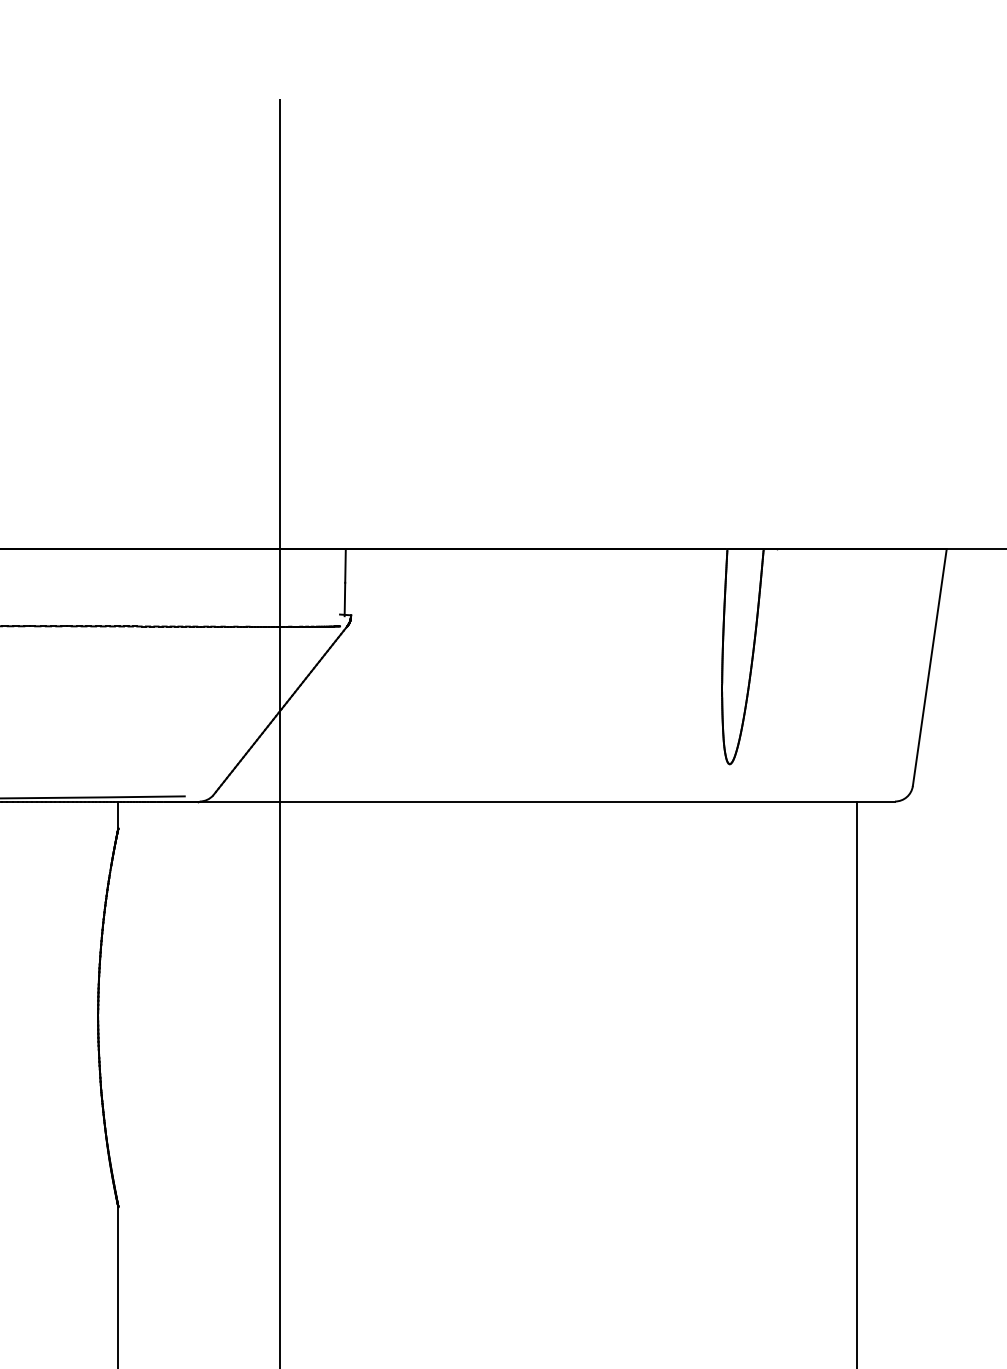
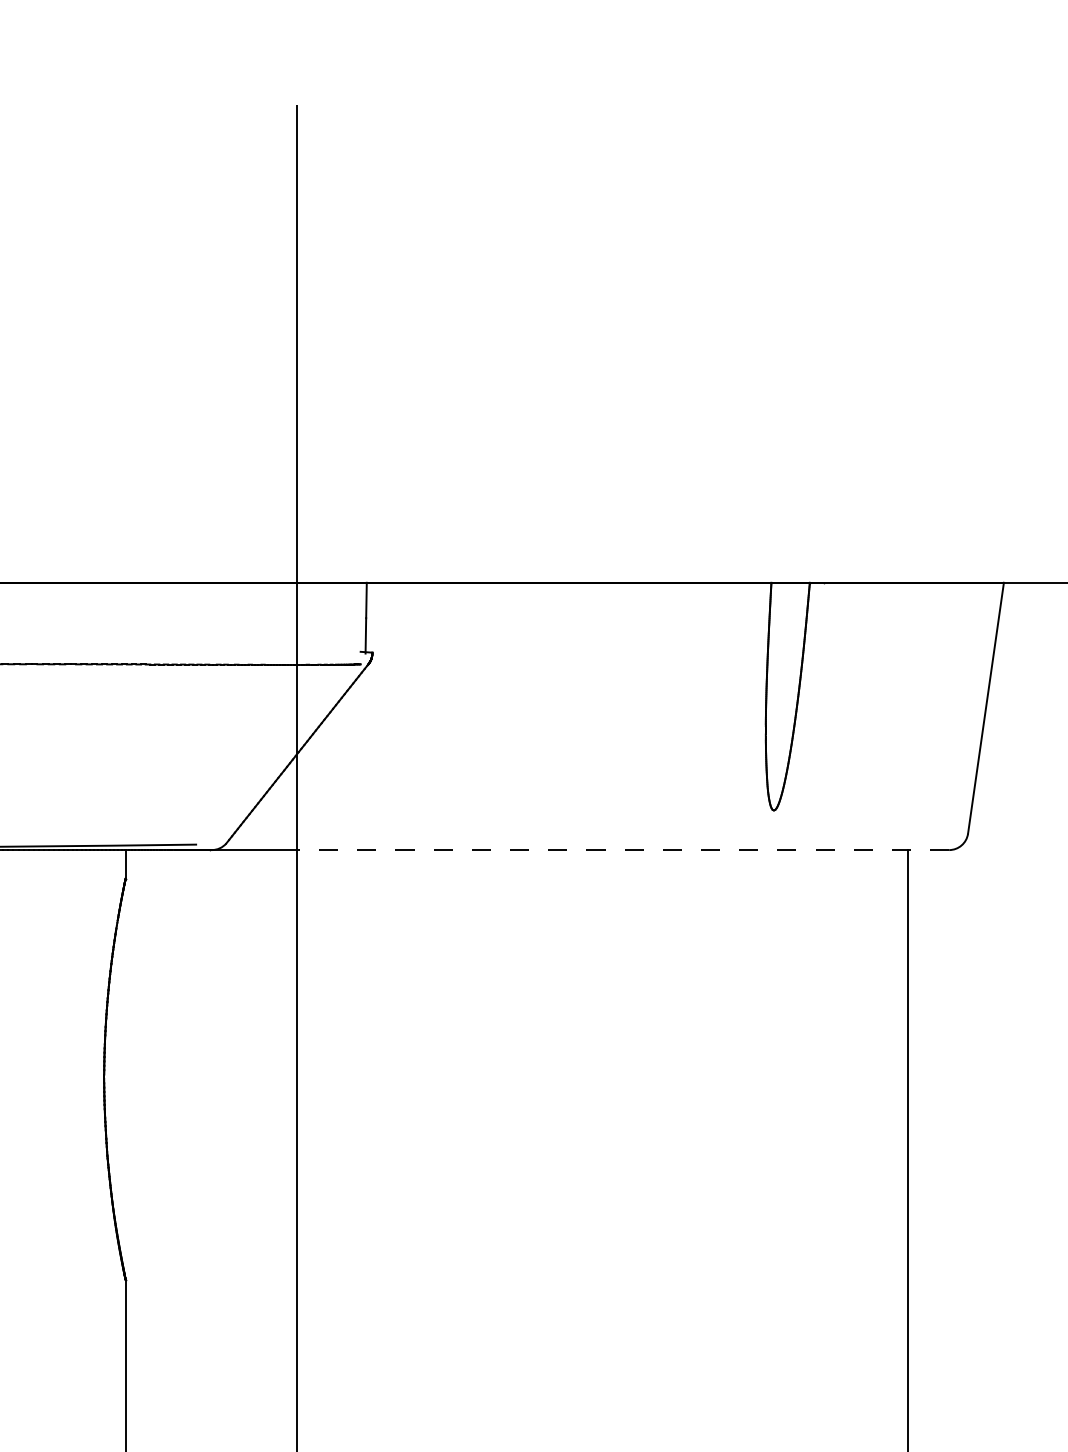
line: (587, 801) -> (623, 850), solid -> dashed

